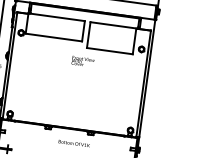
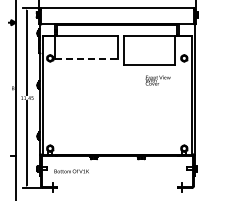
line: (54, 37) -> (87, 58), solid -> dashed
text: (82, 61) -> (157, 80), moved
text: (74, 143) -> (71, 171), moved

